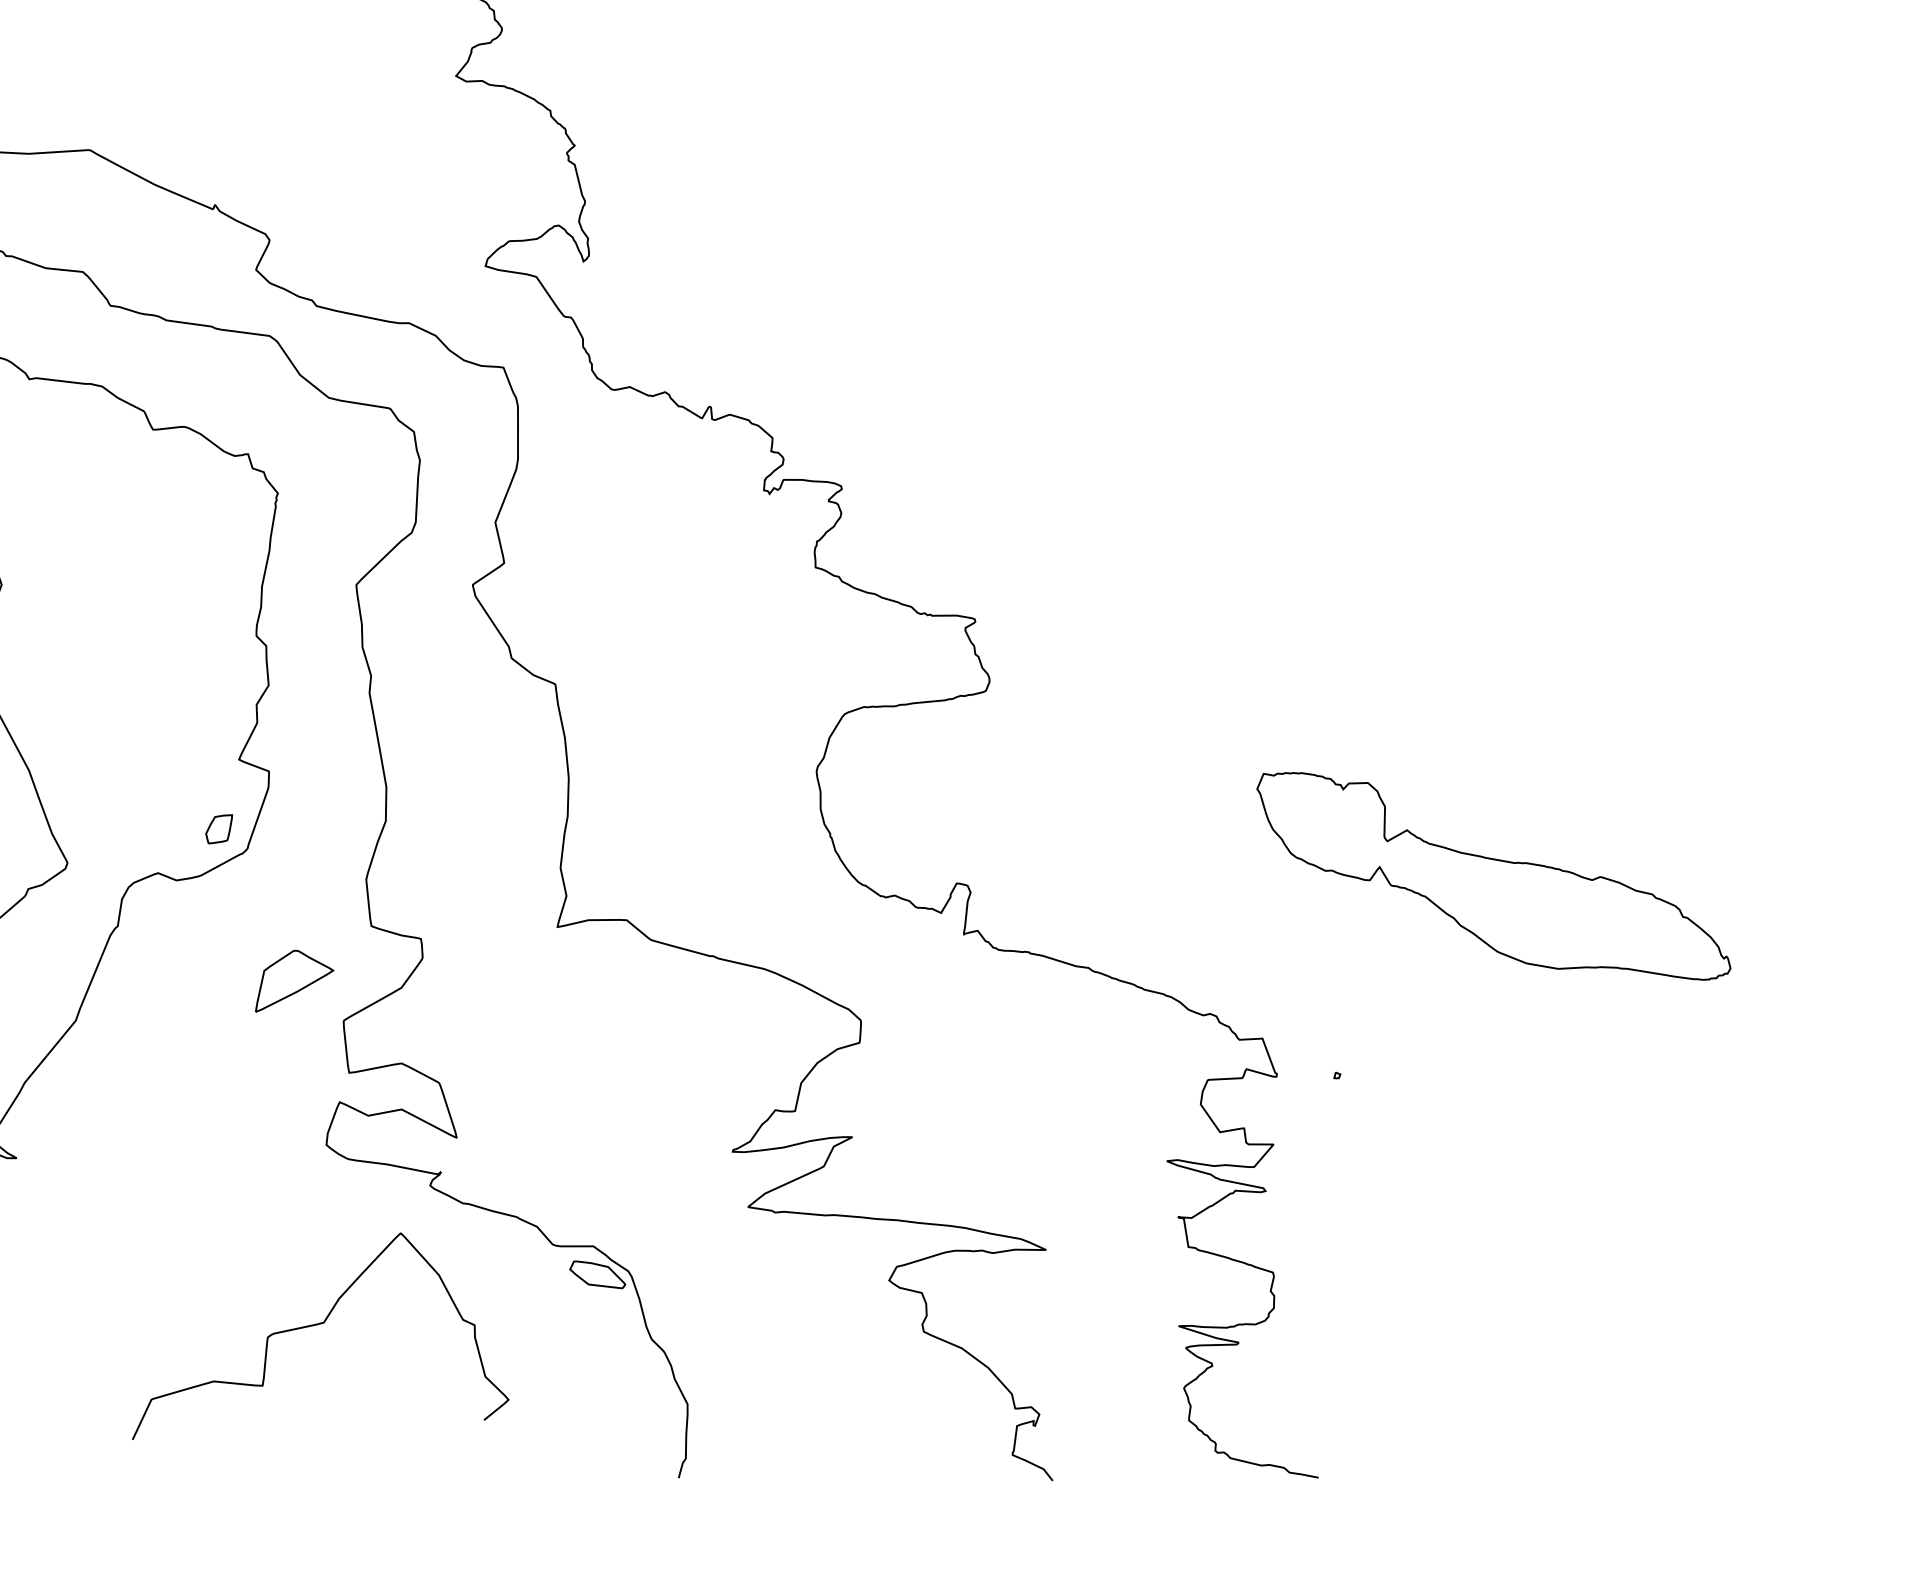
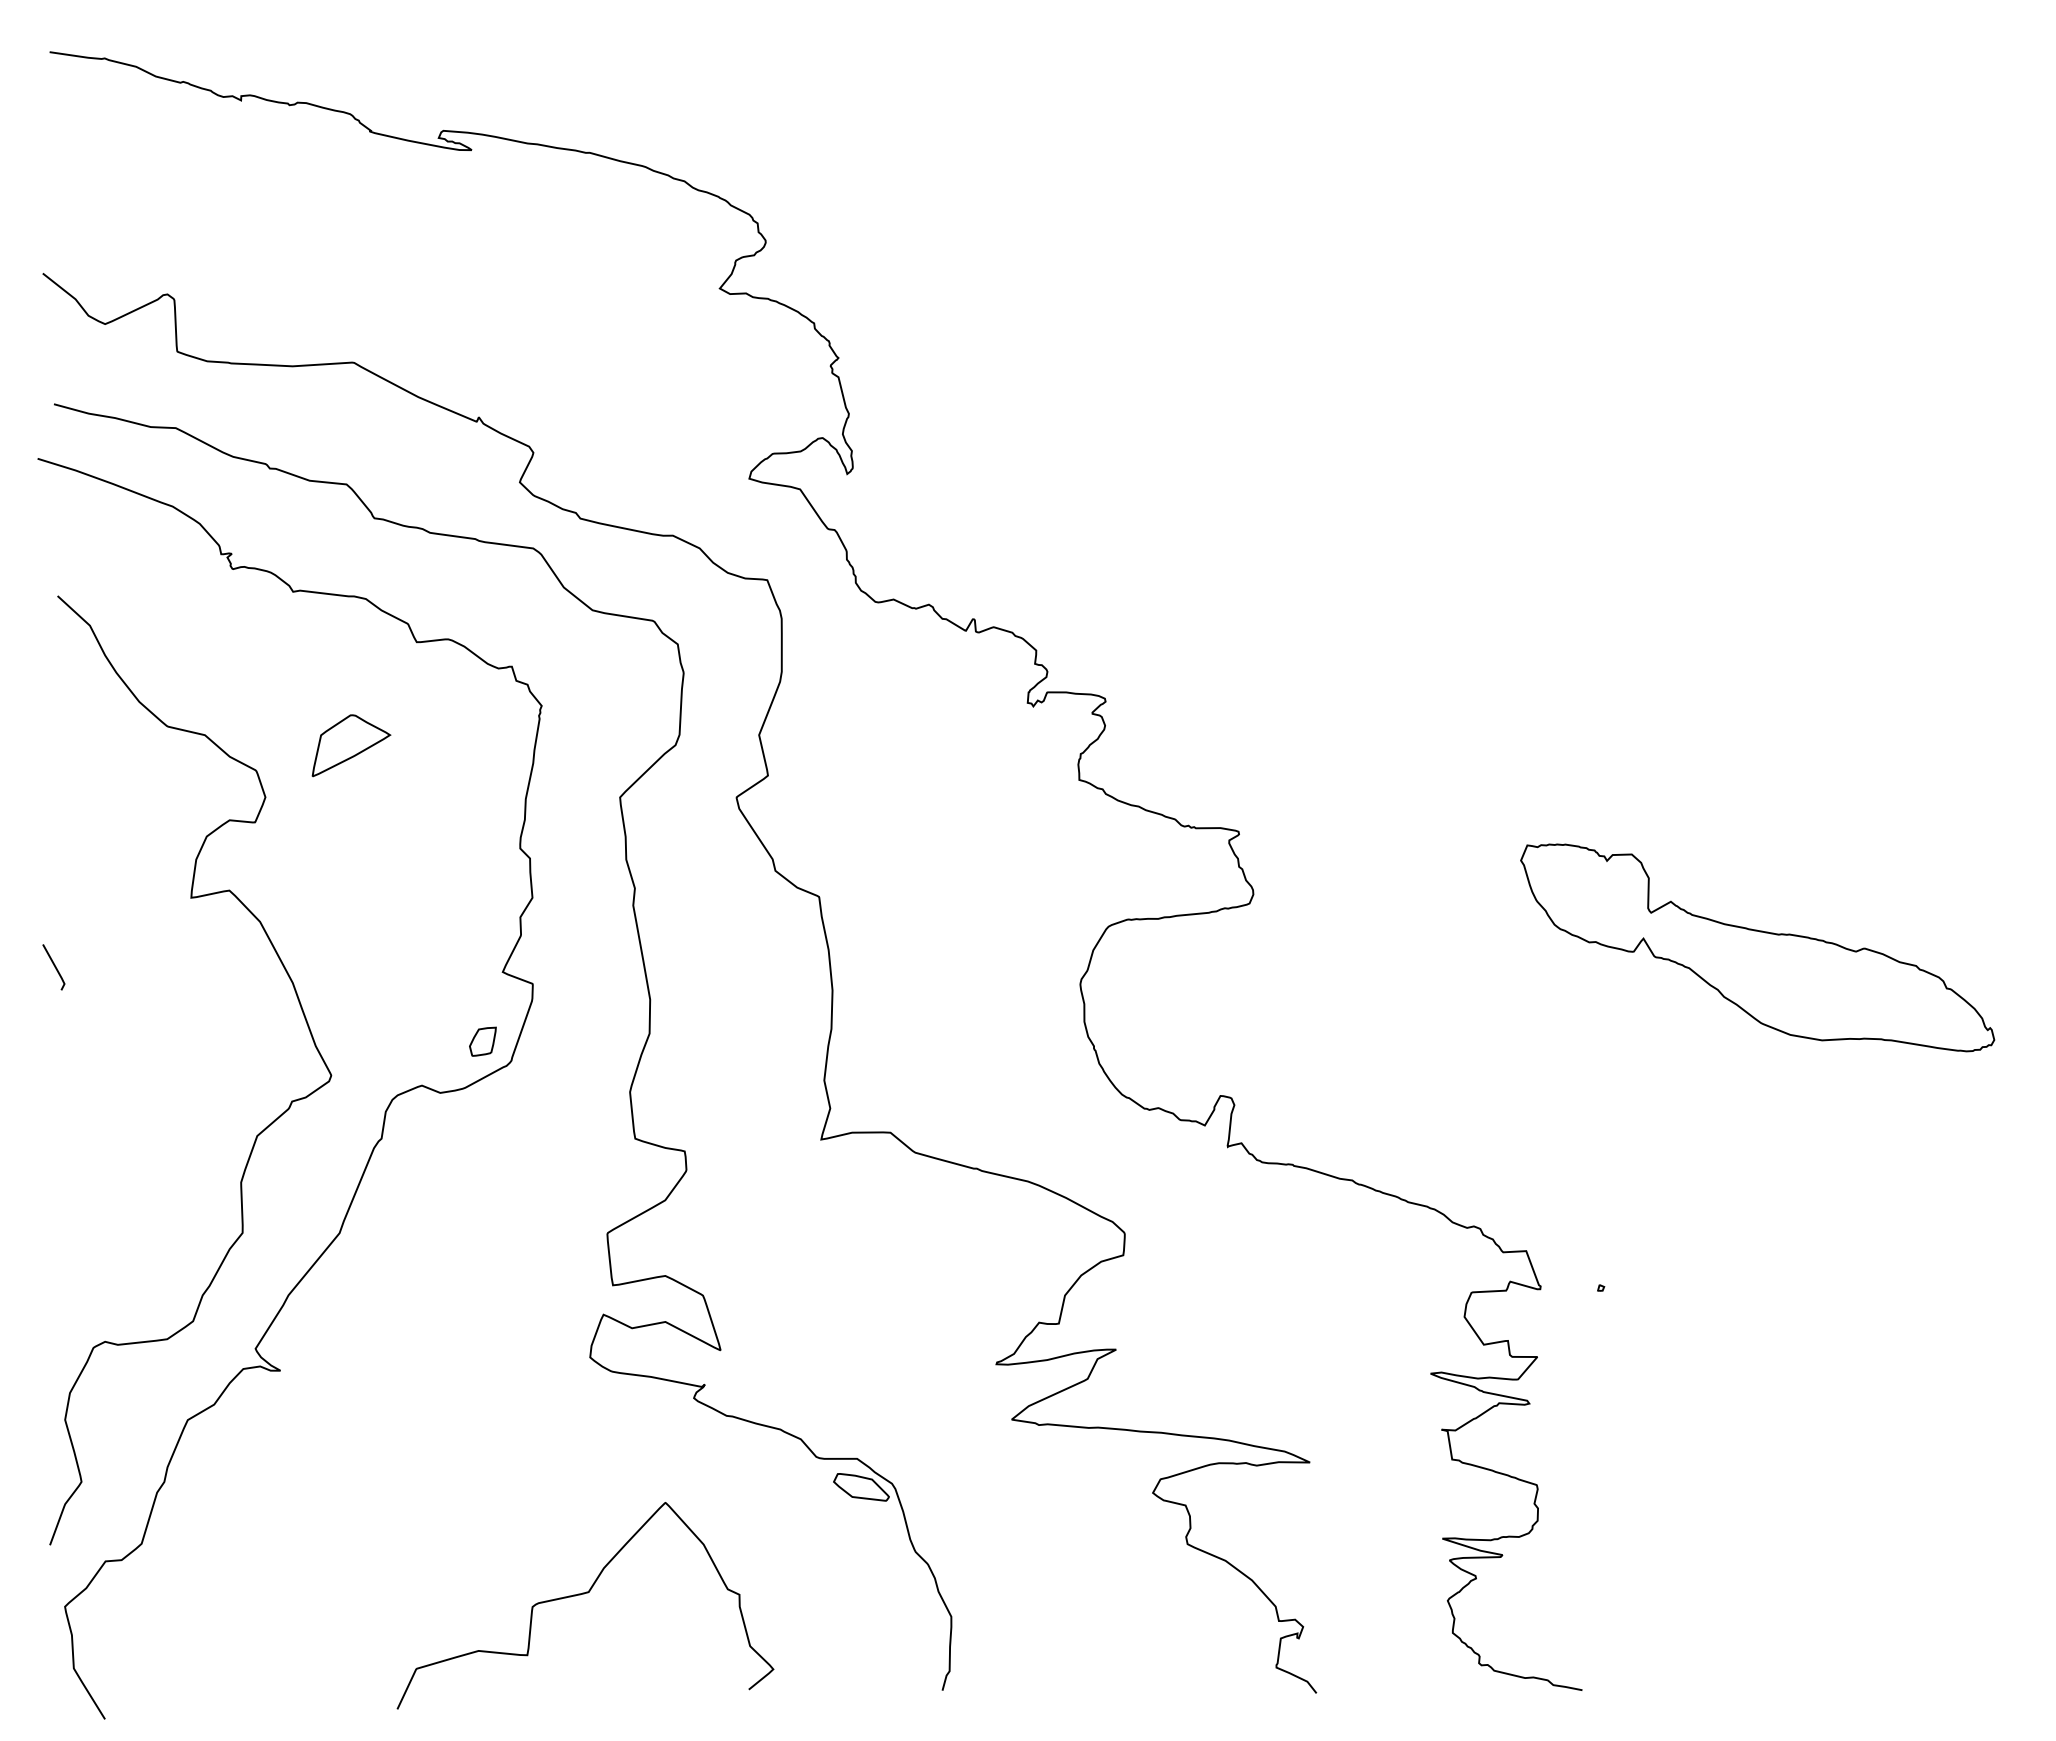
part: (1493, 876) -> (1757, 947), moved
part: (294, 981) -> (351, 745), moved
curve: (319, 1325) -> (584, 1594), moved

